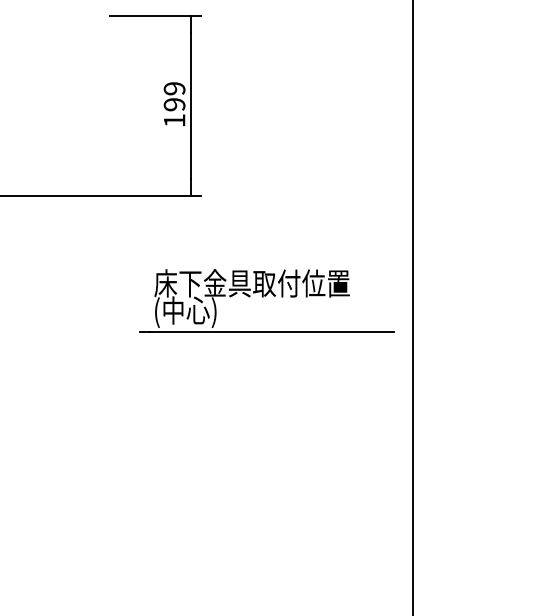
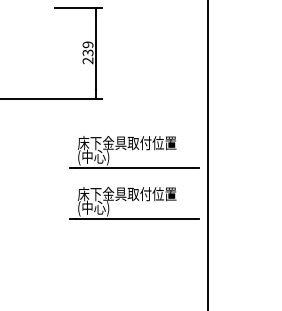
text: (173, 111) -> (87, 56), 199 -> 239
part: (266, 403) -> (134, 203), added

